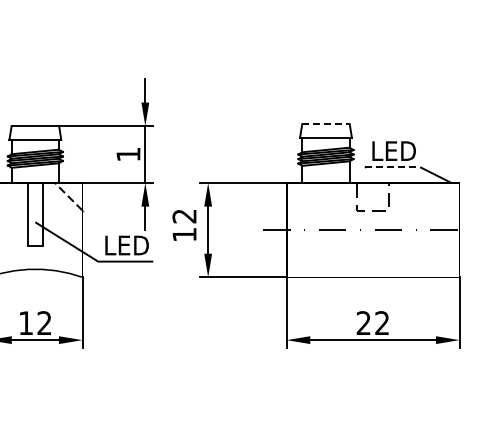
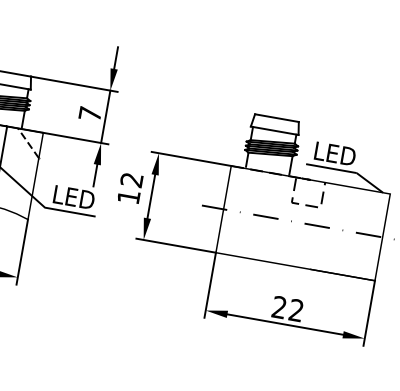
line: (325, 124) -> (276, 118), dashed -> solid
text: (128, 154) -> (90, 114), 1 -> 7
line: (392, 167) -> (331, 168), dashed -> solid

